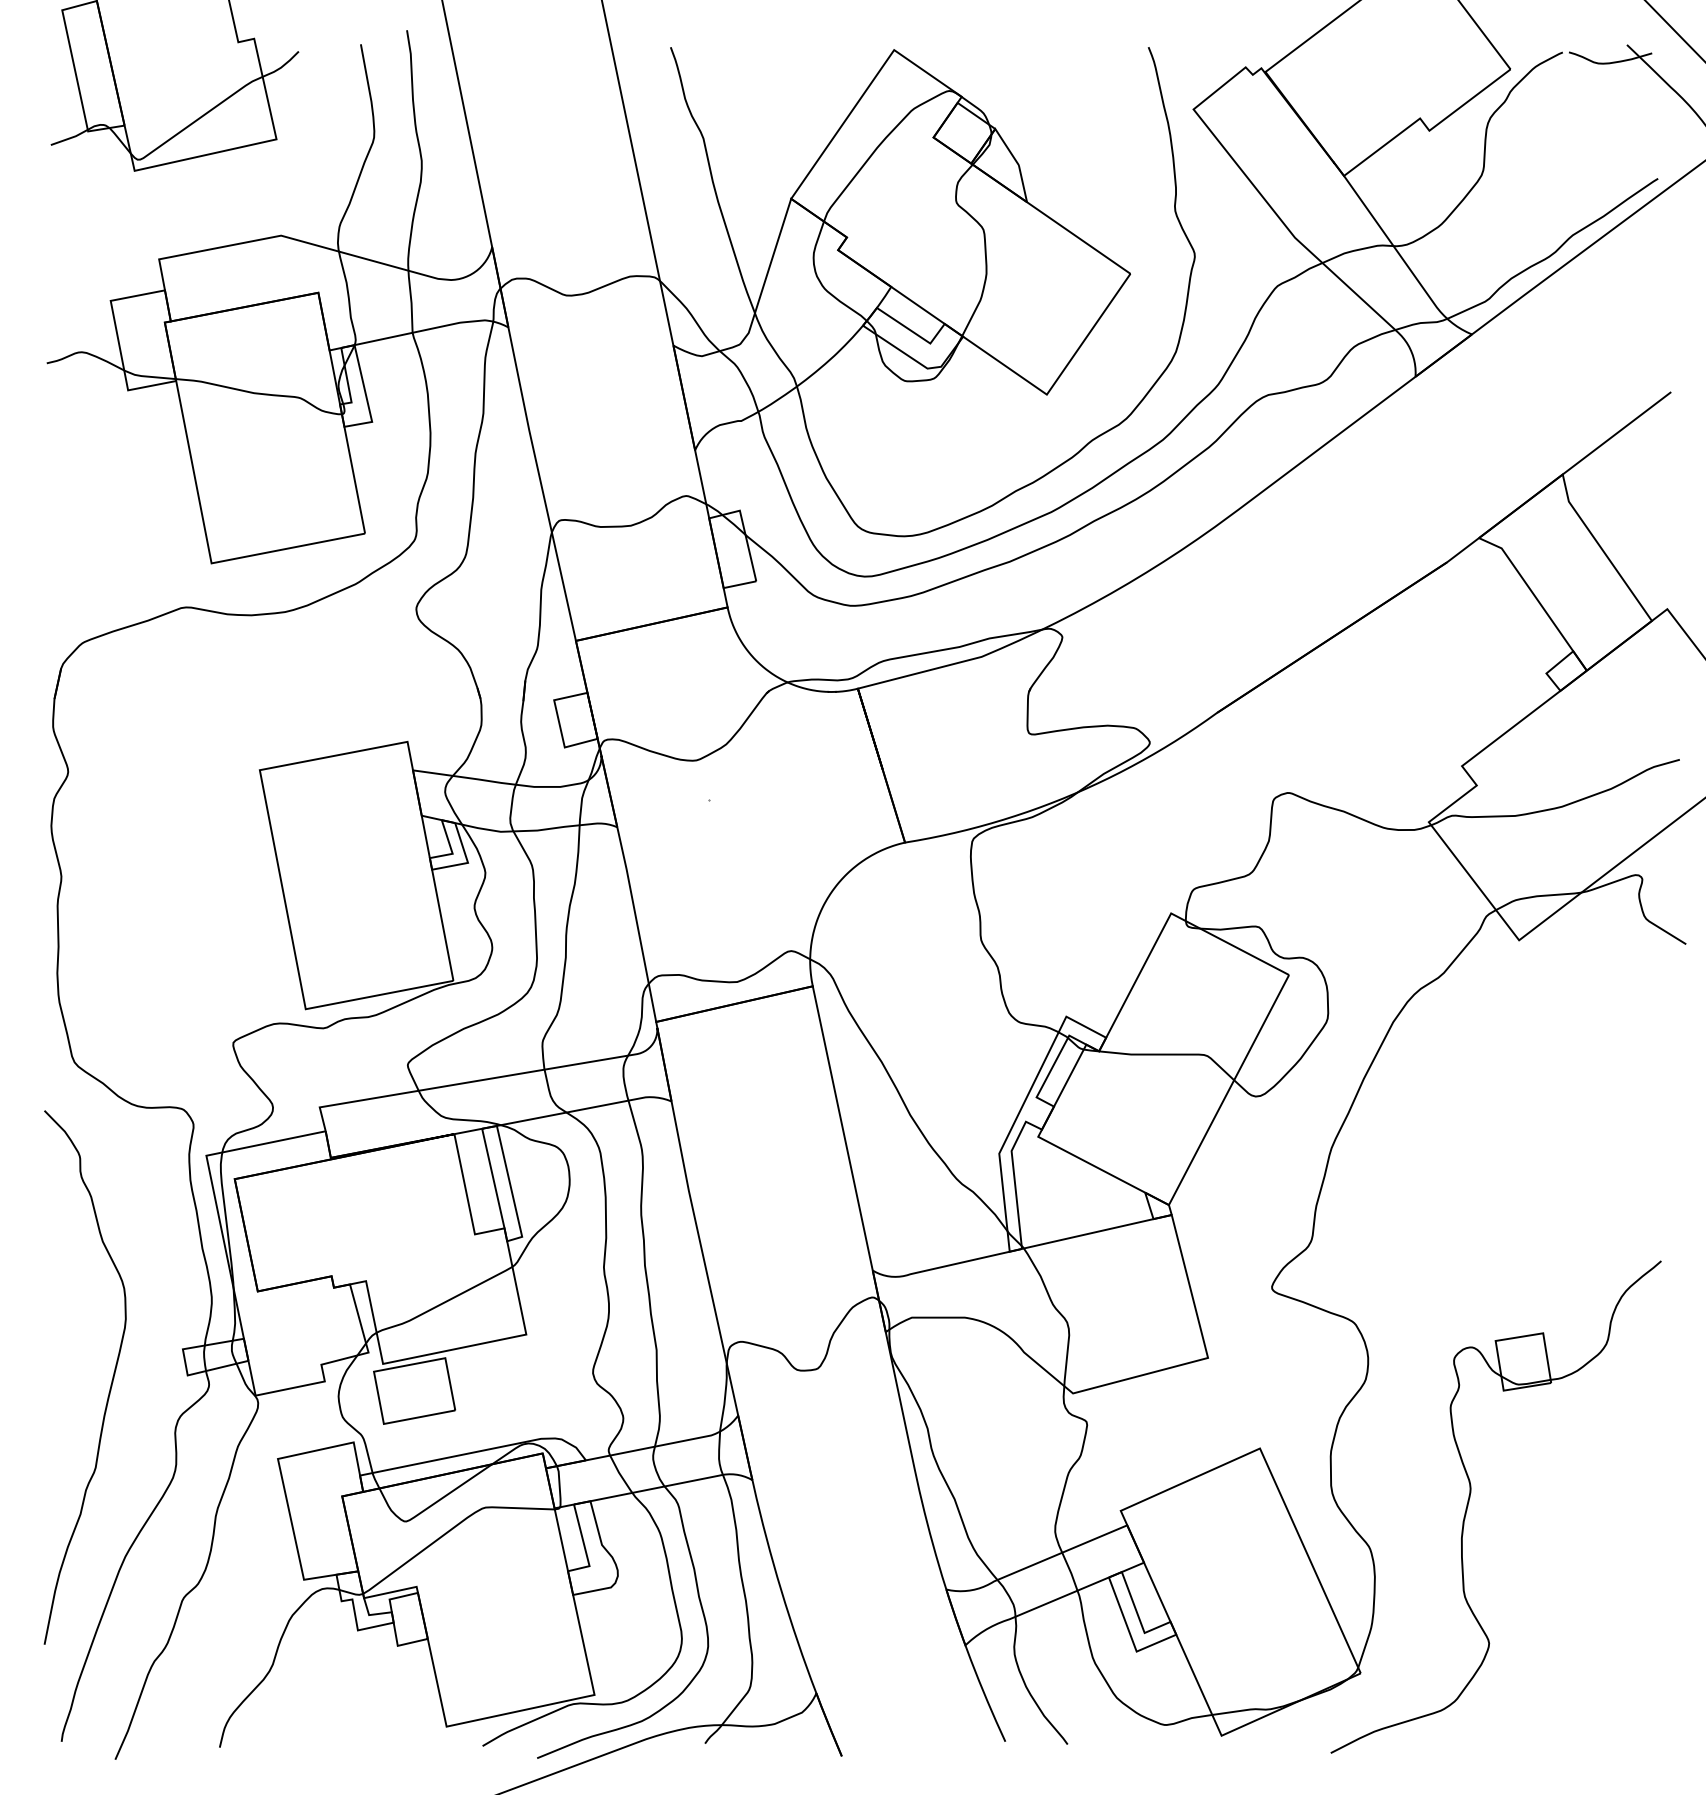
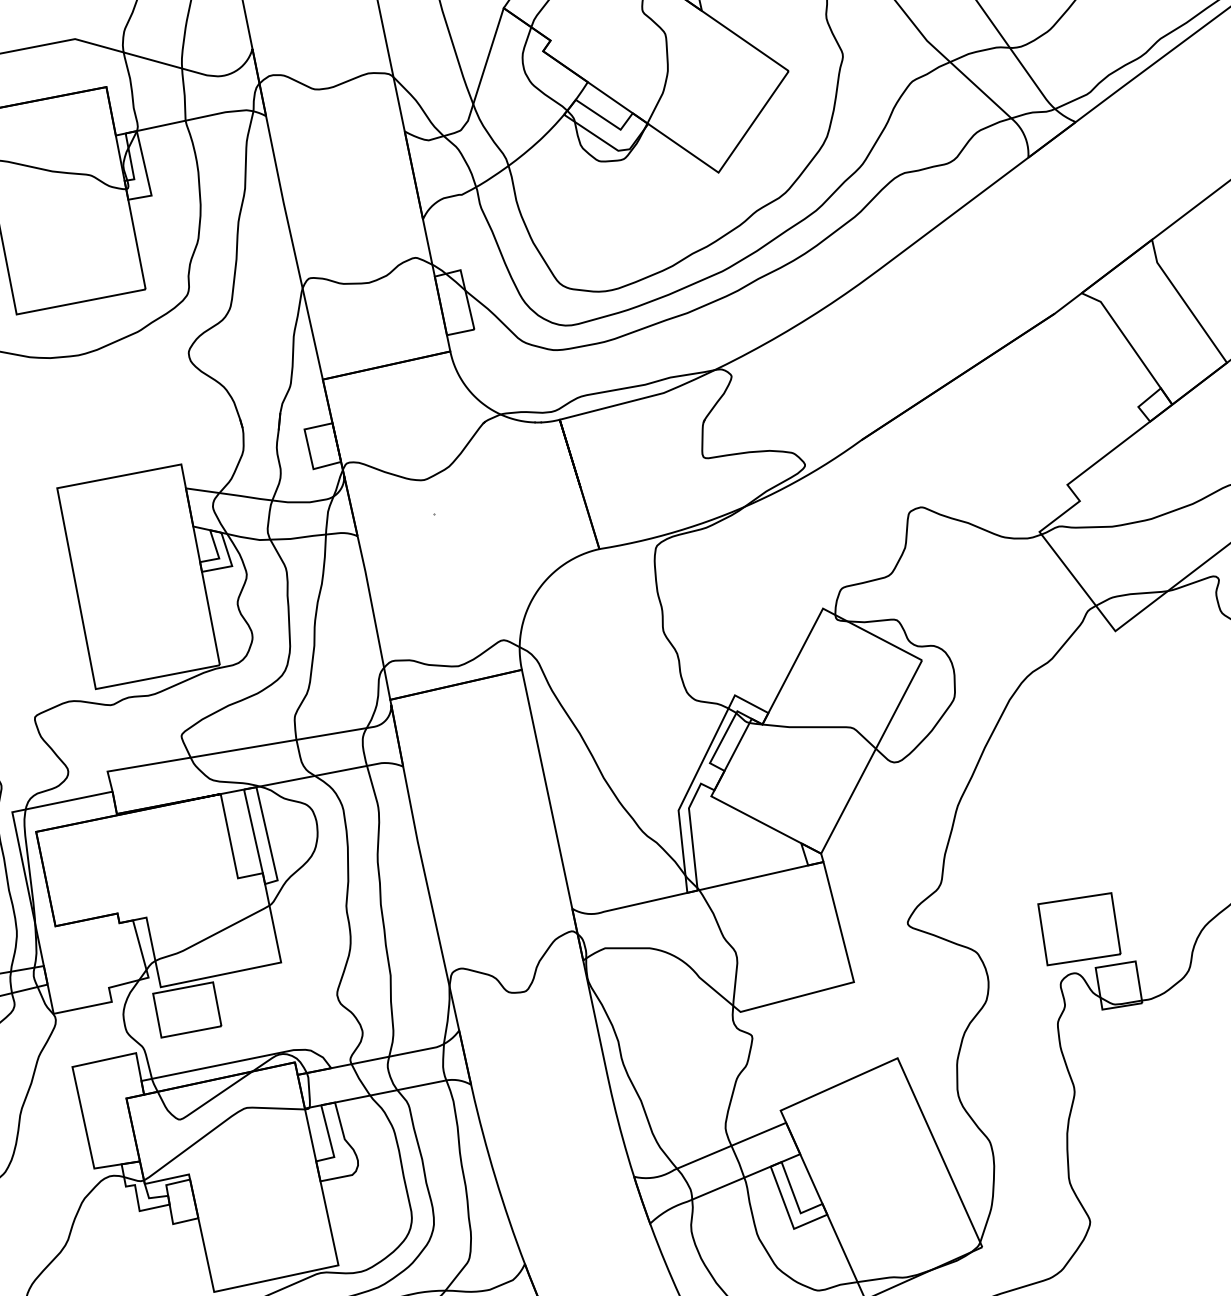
part: (1476, 1294) -> (1079, 928), added

